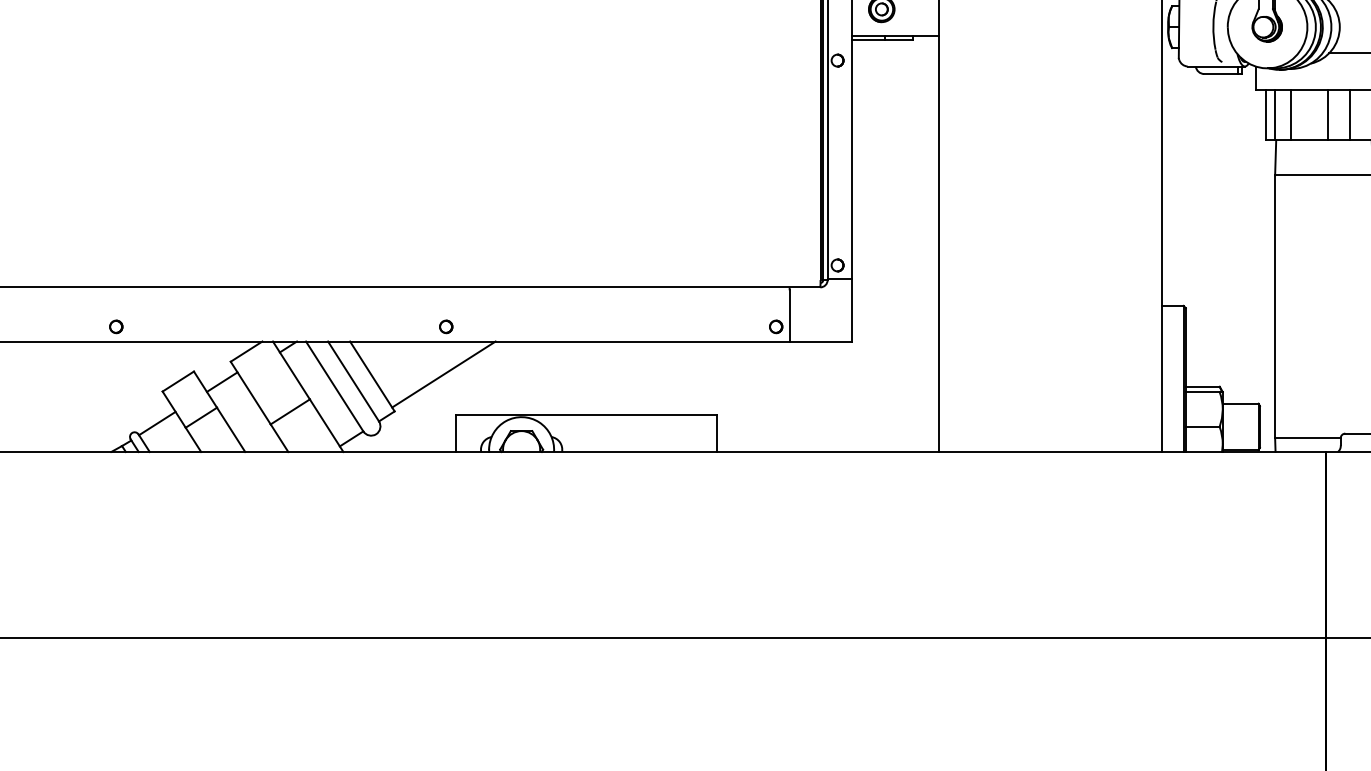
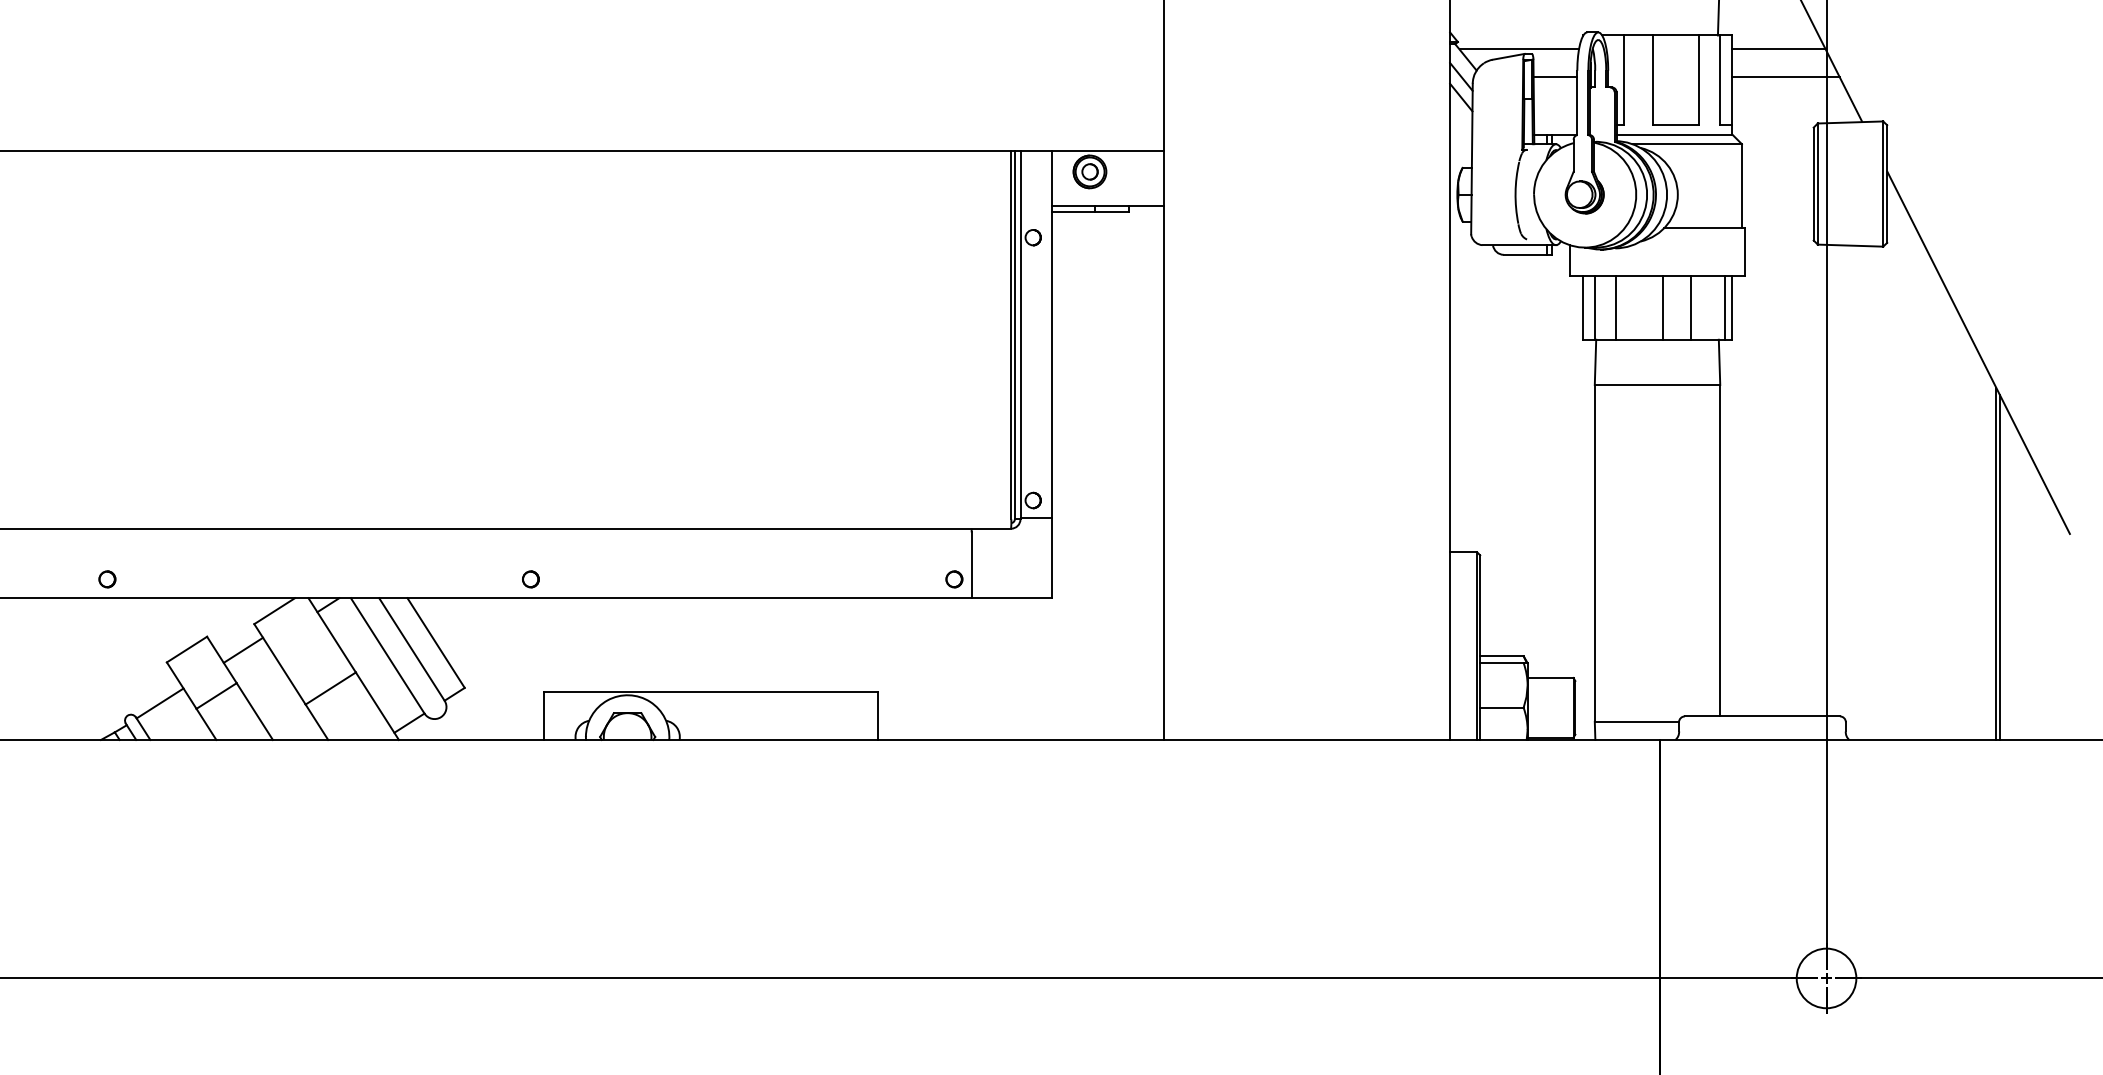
line: (443, 374) -> (527, 640), removed

